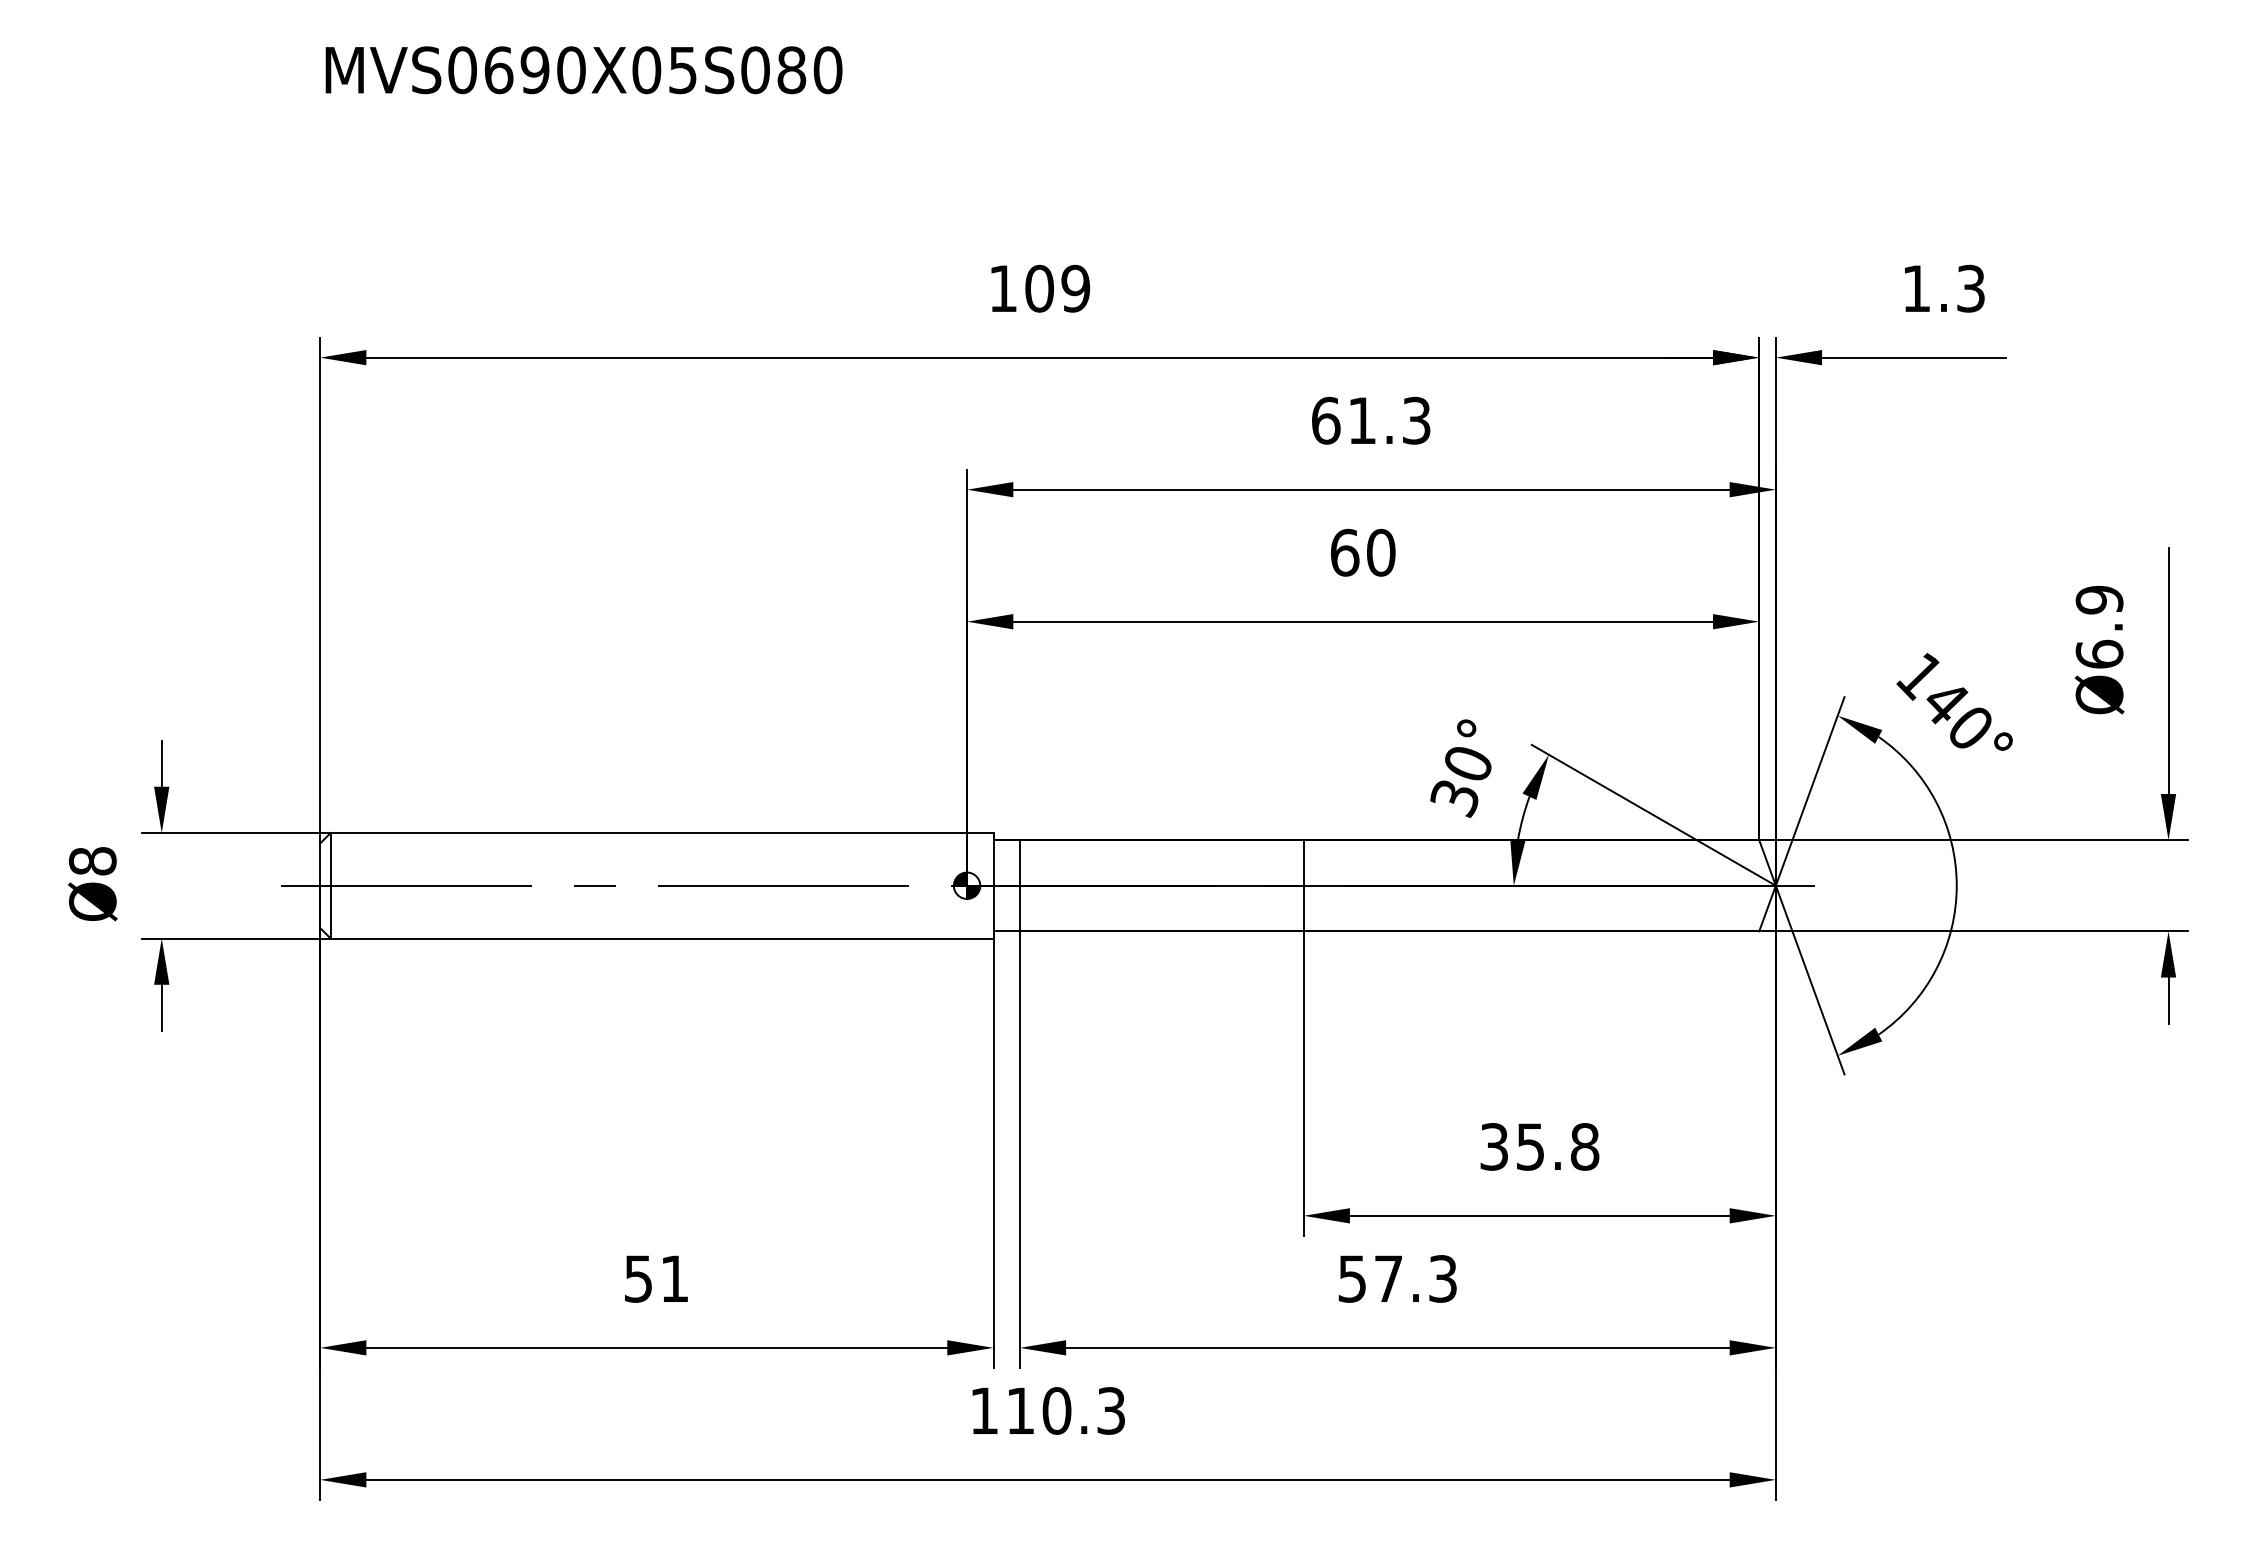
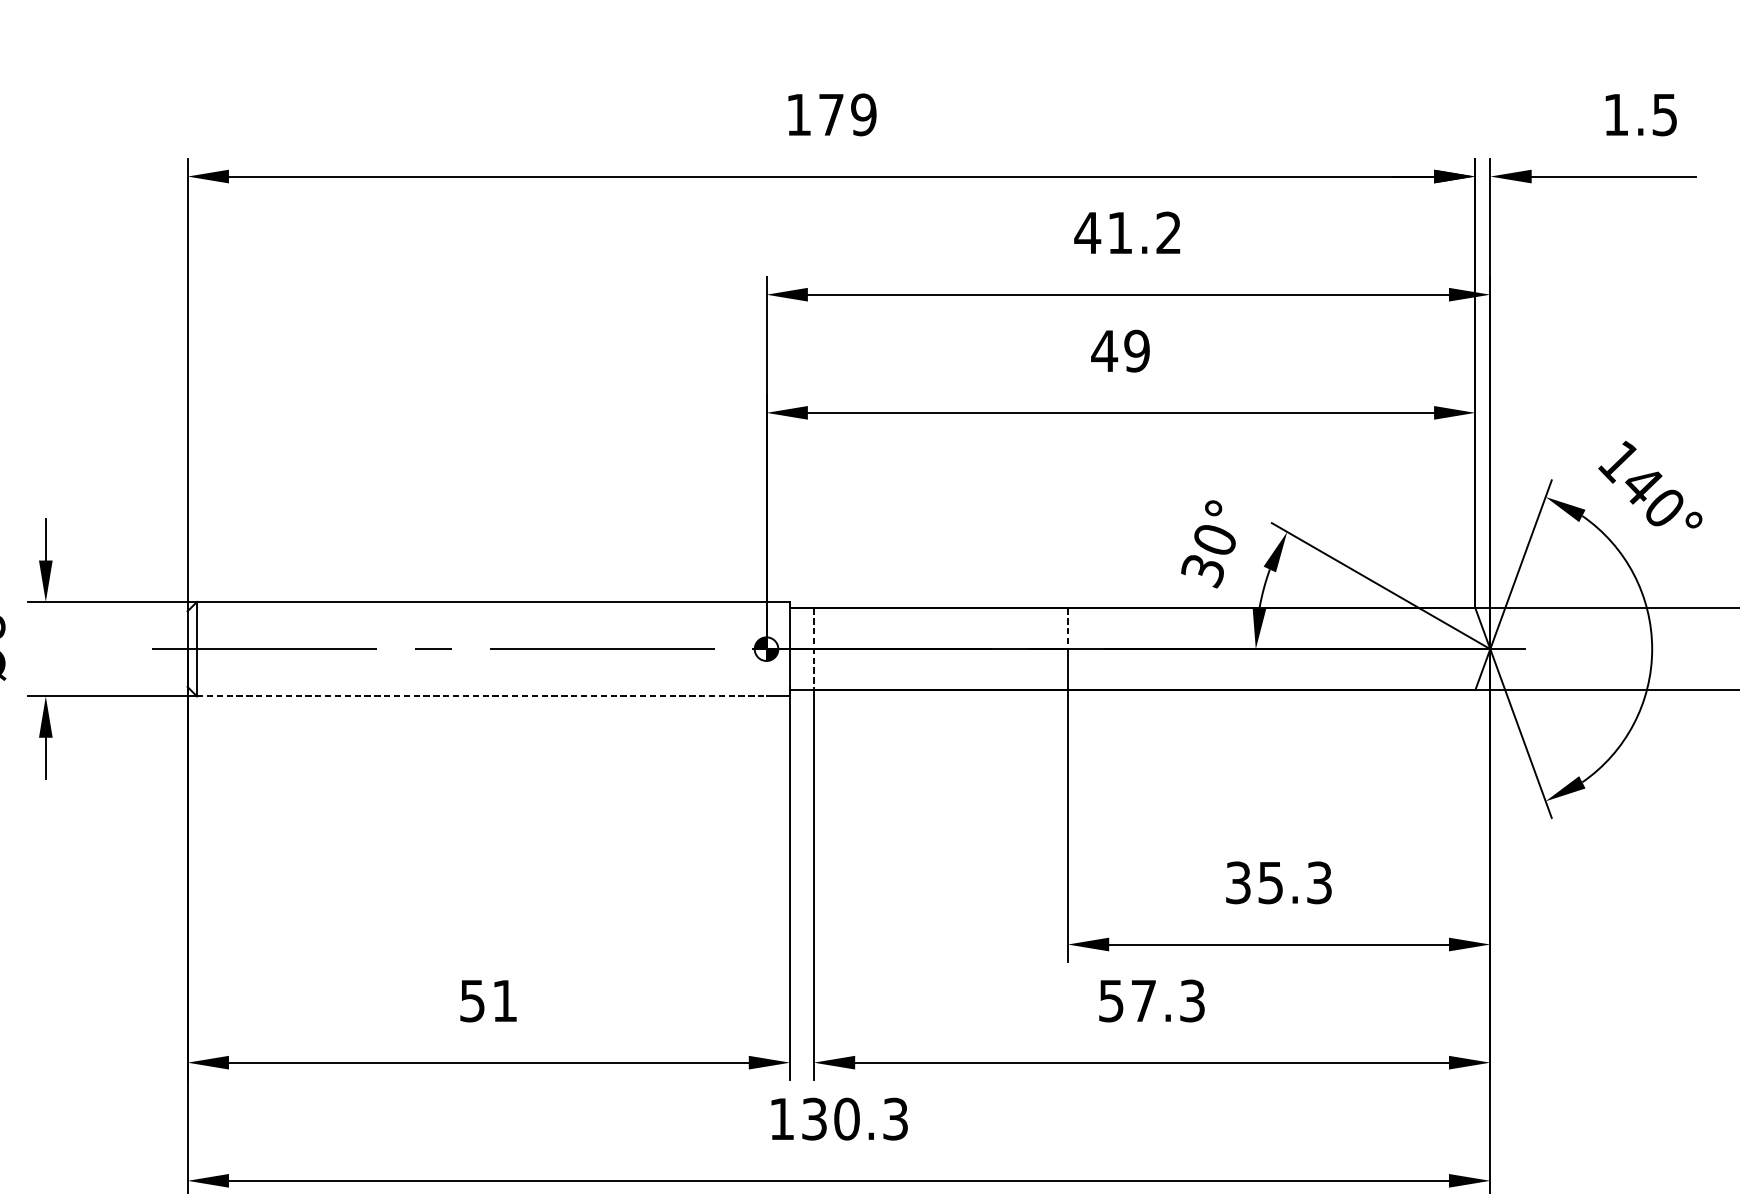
text: (1039, 288) -> (831, 114), 109 -> 179
text: (1970, 288) -> (1664, 114), 1.3 -> 1.5
text: (1370, 420) -> (1127, 232), 61.3 -> 41.2
text: (1362, 552) -> (1120, 350), 60 -> 49
line: (1303, 862) -> (1067, 628), solid -> dashed
line: (1019, 885) -> (813, 648), solid -> dashed
line: (649, 938) -> (482, 696), solid -> dashed
text: (1584, 1146) -> (1319, 882), 35.8 -> 35.3
text: (1020, 1410) -> (814, 1118), 110.3 -> 130.3

